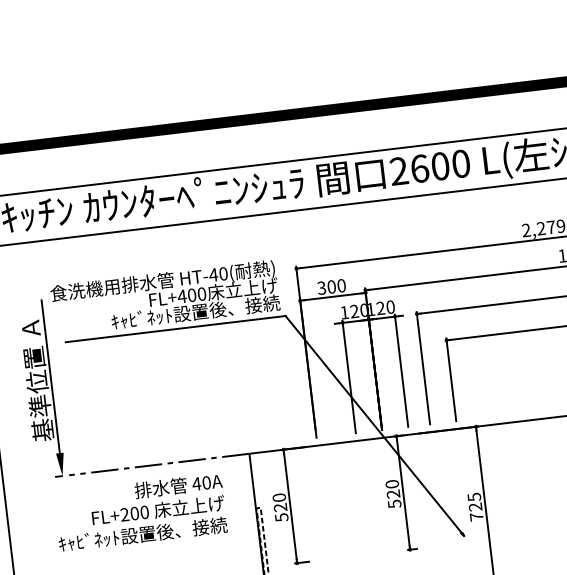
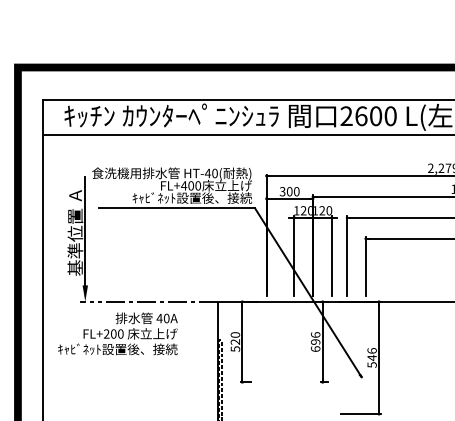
text: (393, 493) -> (315, 341), 520 -> 696
text: (474, 506) -> (371, 357), 725 -> 546
text: (139, 512) -> (117, 333), moved

